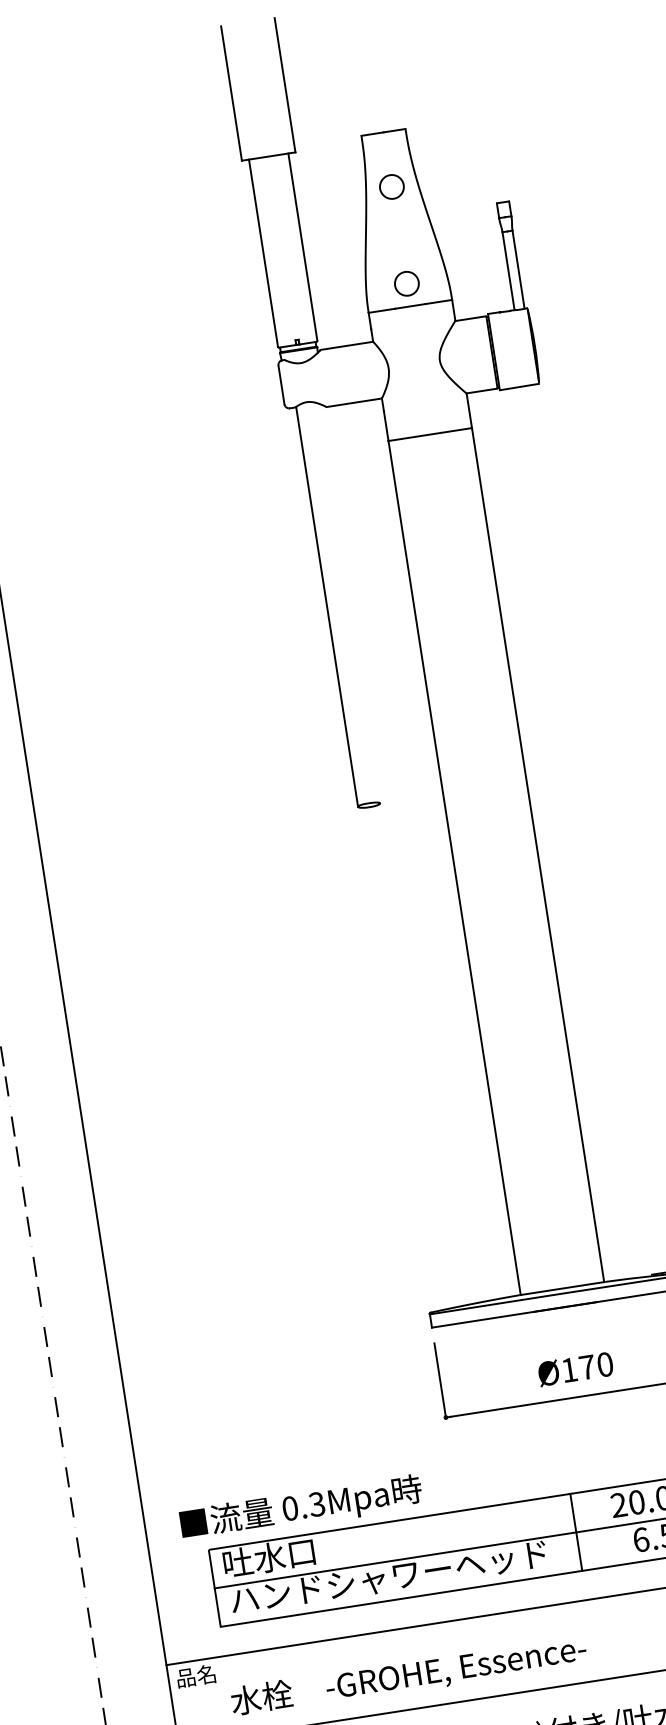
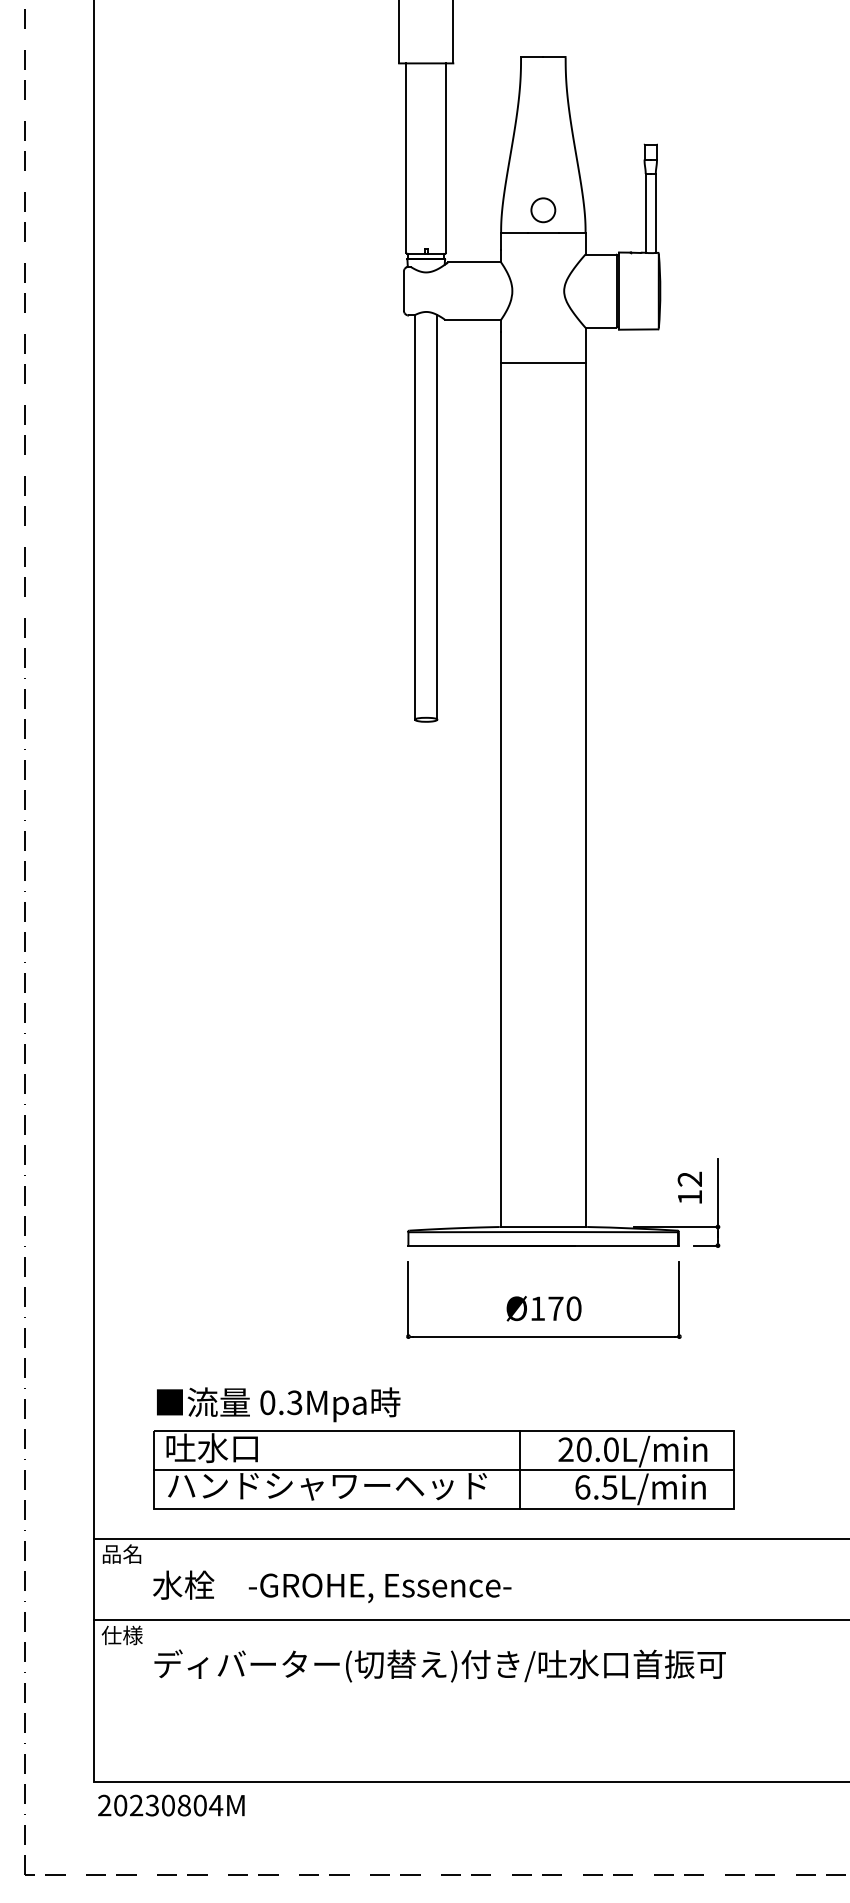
circle: (392, 187) -> (543, 112), removed
line: (349, 603) -> (437, 517), added
text: (301, 1508) -> (278, 1404), moved

